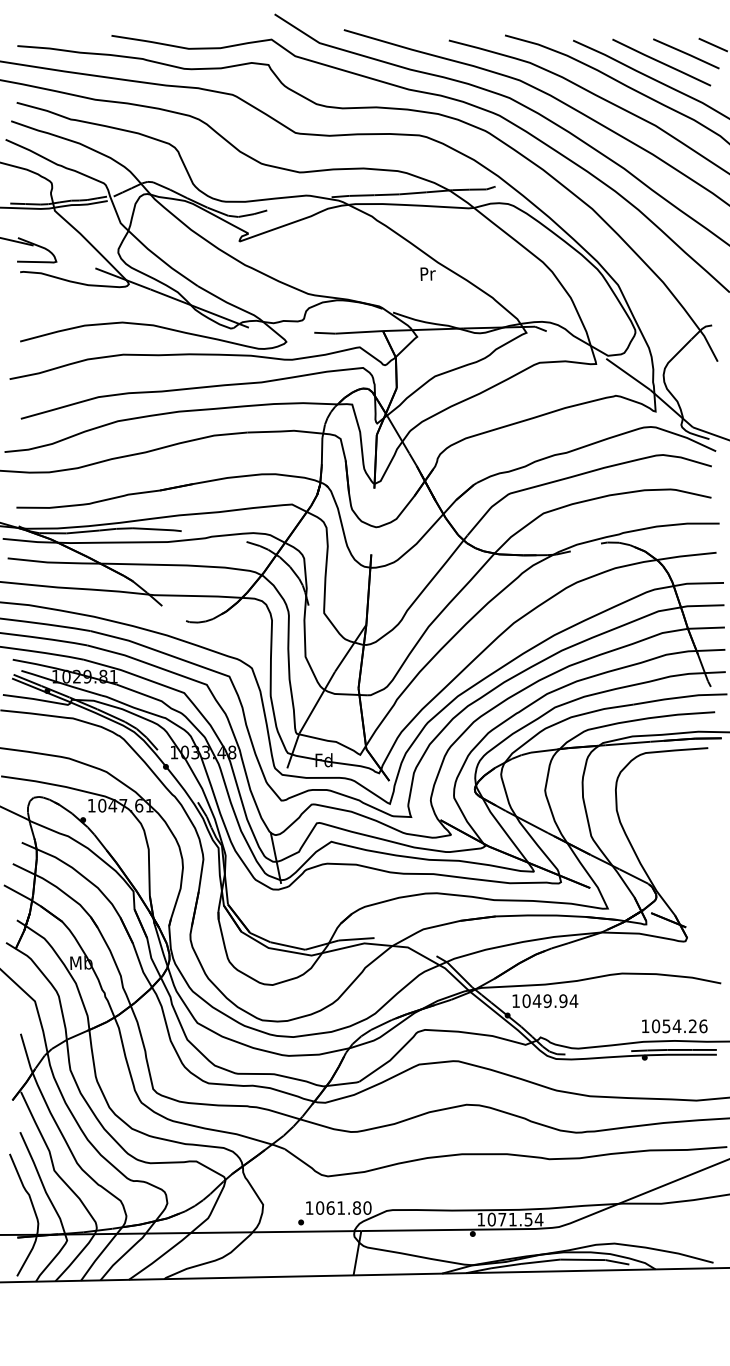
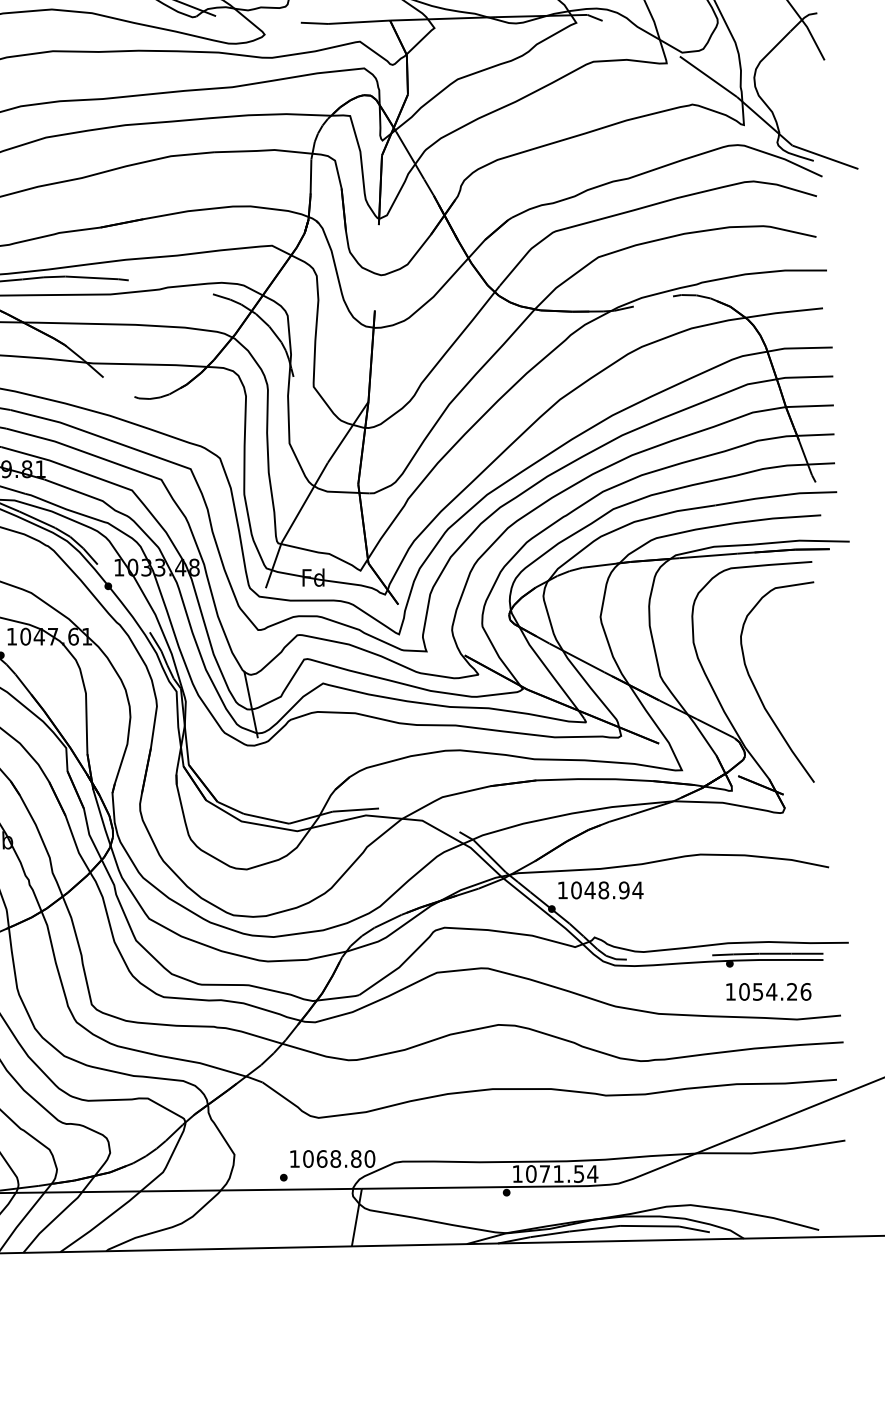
curve: (666, 847) -> (758, 690), added
text: (547, 1000) -> (603, 889), 1049.94 -> 1048.94
text: (674, 1026) -> (768, 992), moved
text: (341, 1207) -> (336, 1158), 1061.80 -> 1068.80

